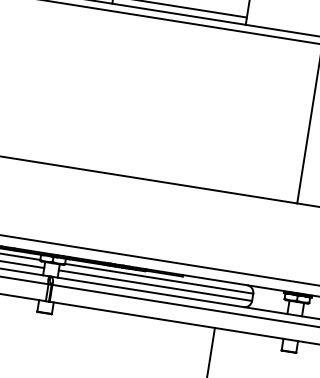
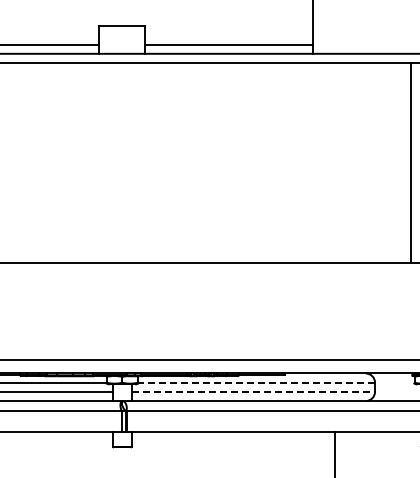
line: (159, 278) -> (256, 382), solid -> dashed
line: (155, 285) -> (253, 391), solid -> dashed

